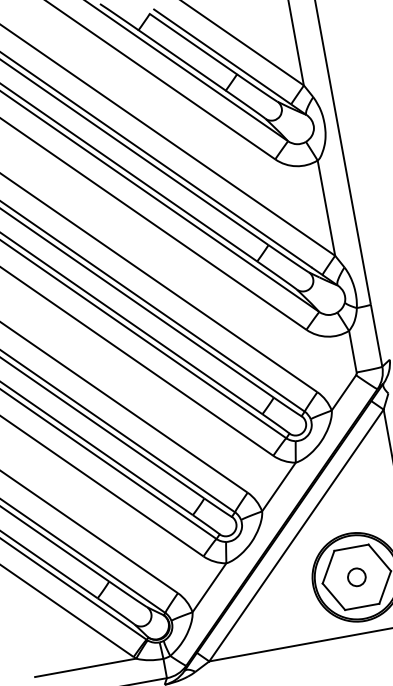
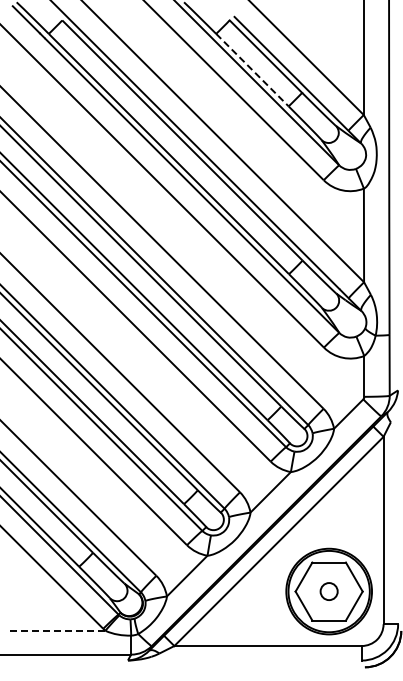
line: (182, 60) -> (252, 70), solid -> dashed
line: (85, 667) -> (55, 630), solid -> dashed

